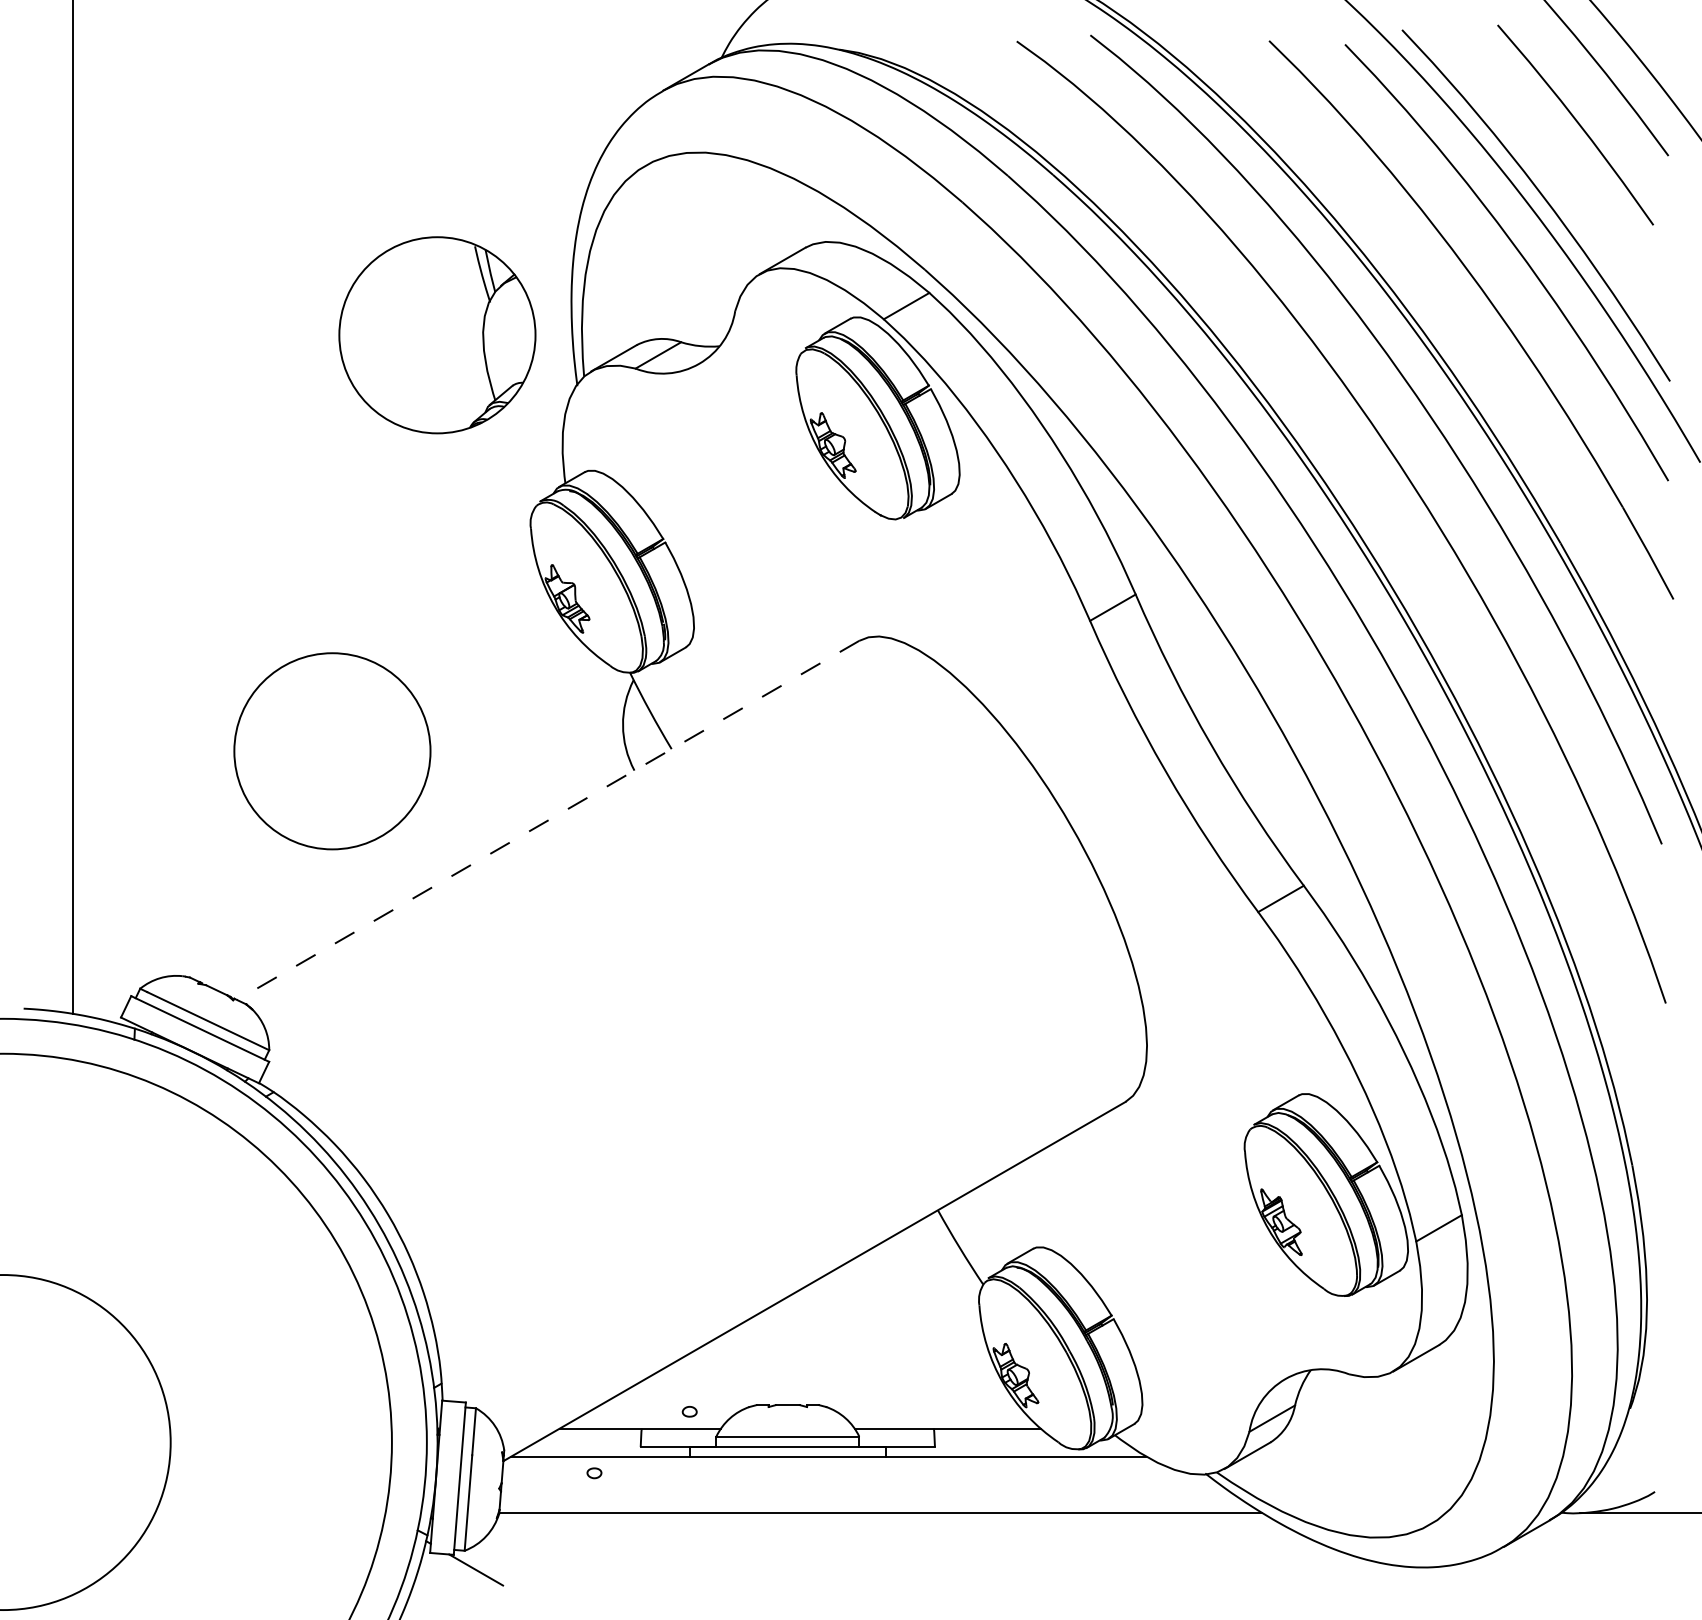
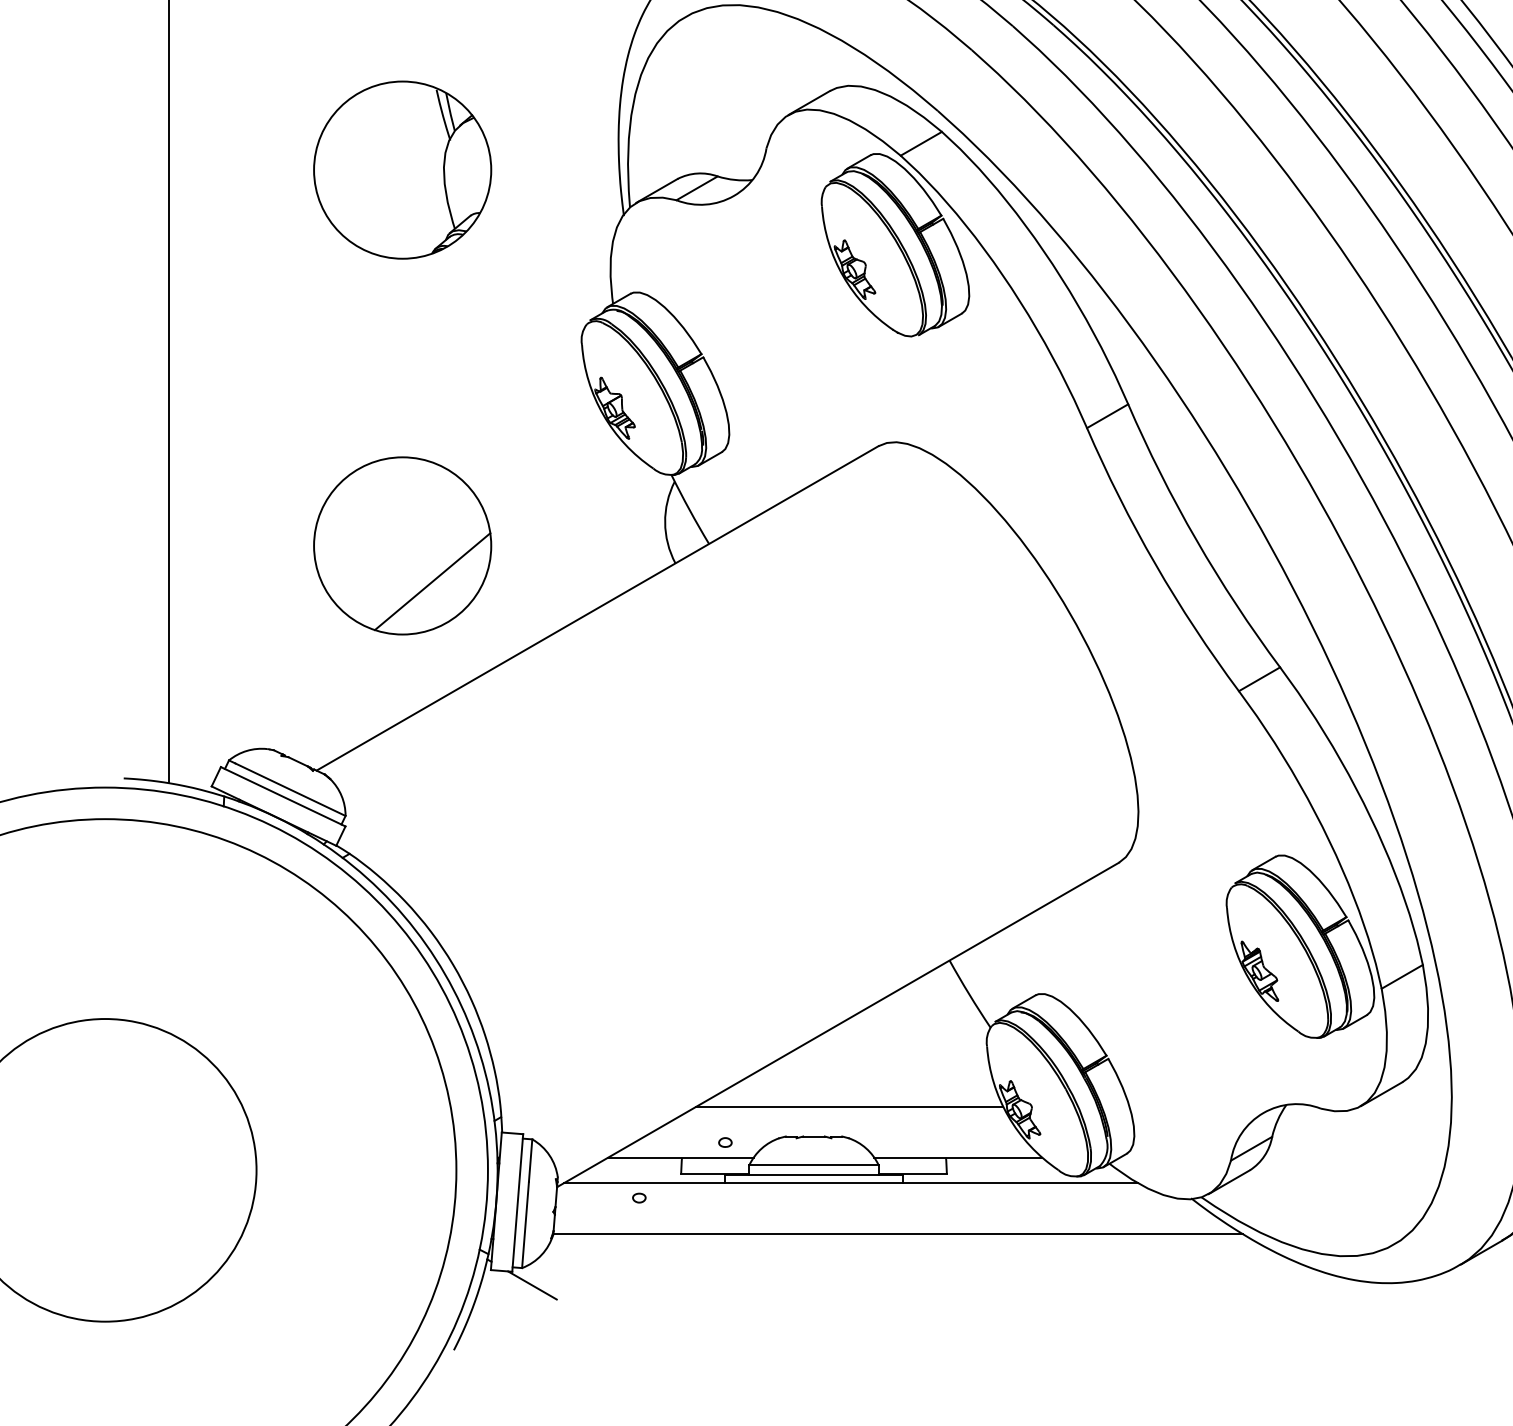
part: (437, 335) -> (402, 170), moved
line: (365, 790) -> (432, 581), added
line: (547, 820) -> (596, 608), dashed -> solid
line: (827, 1372) -> (849, 1107), added

